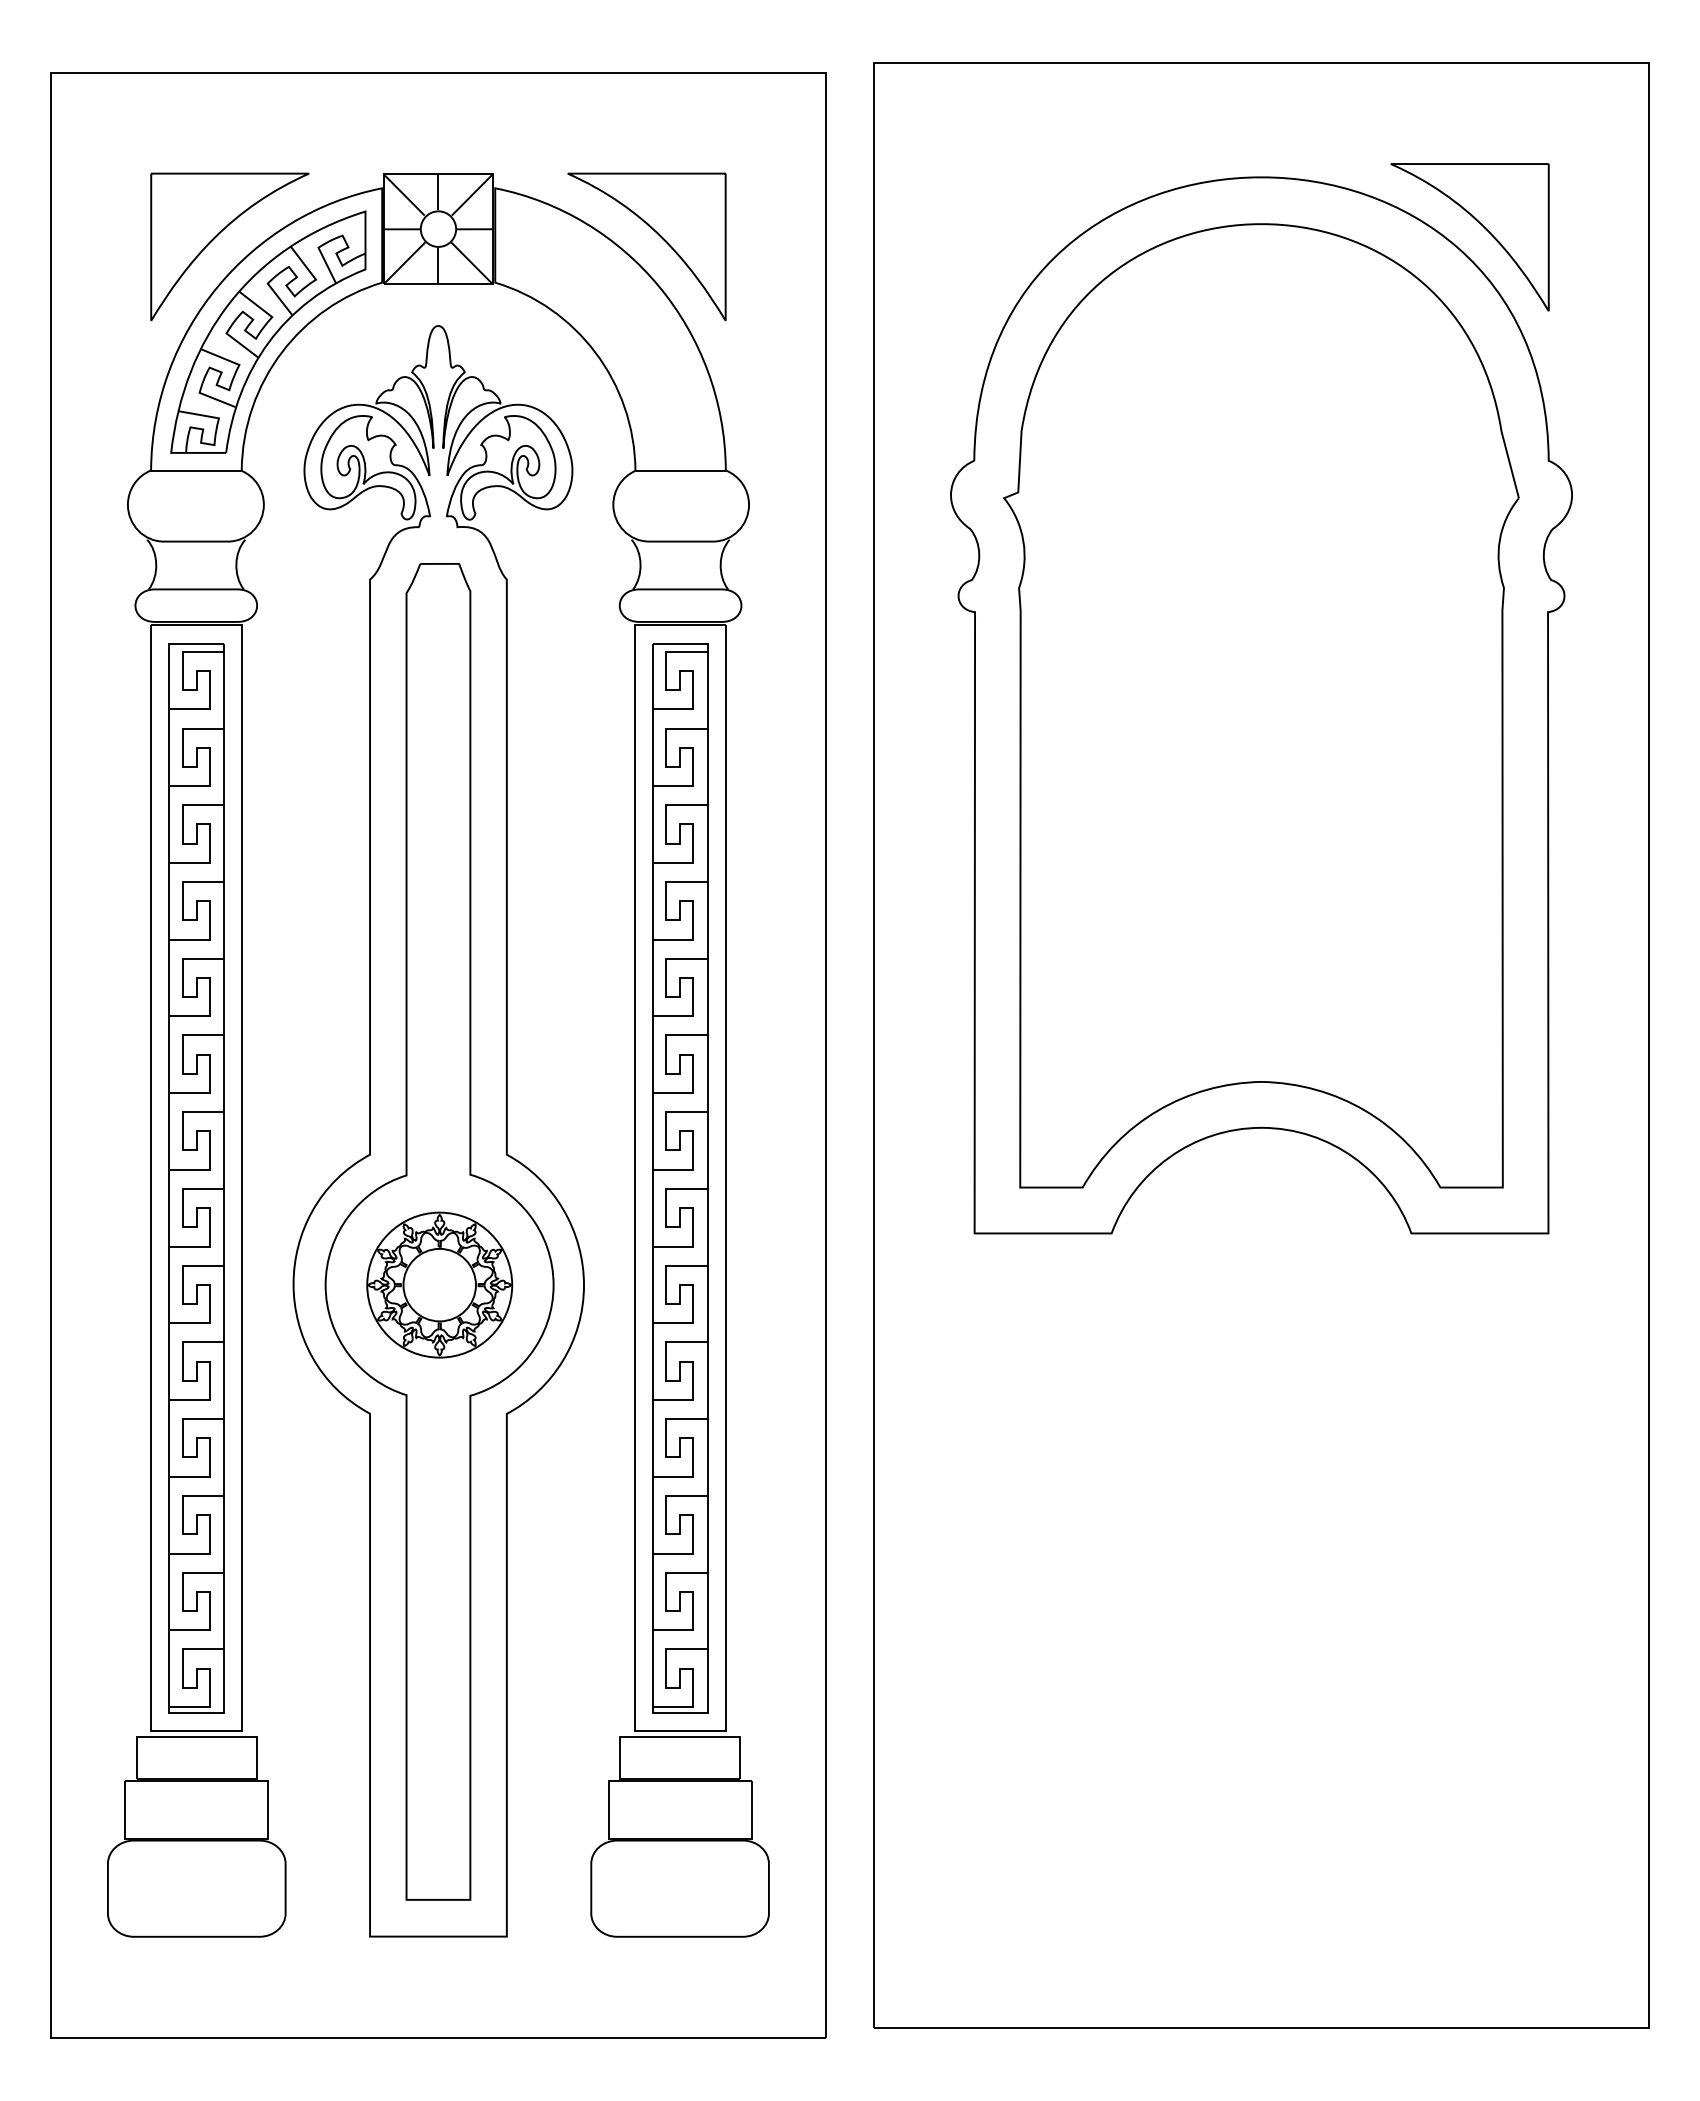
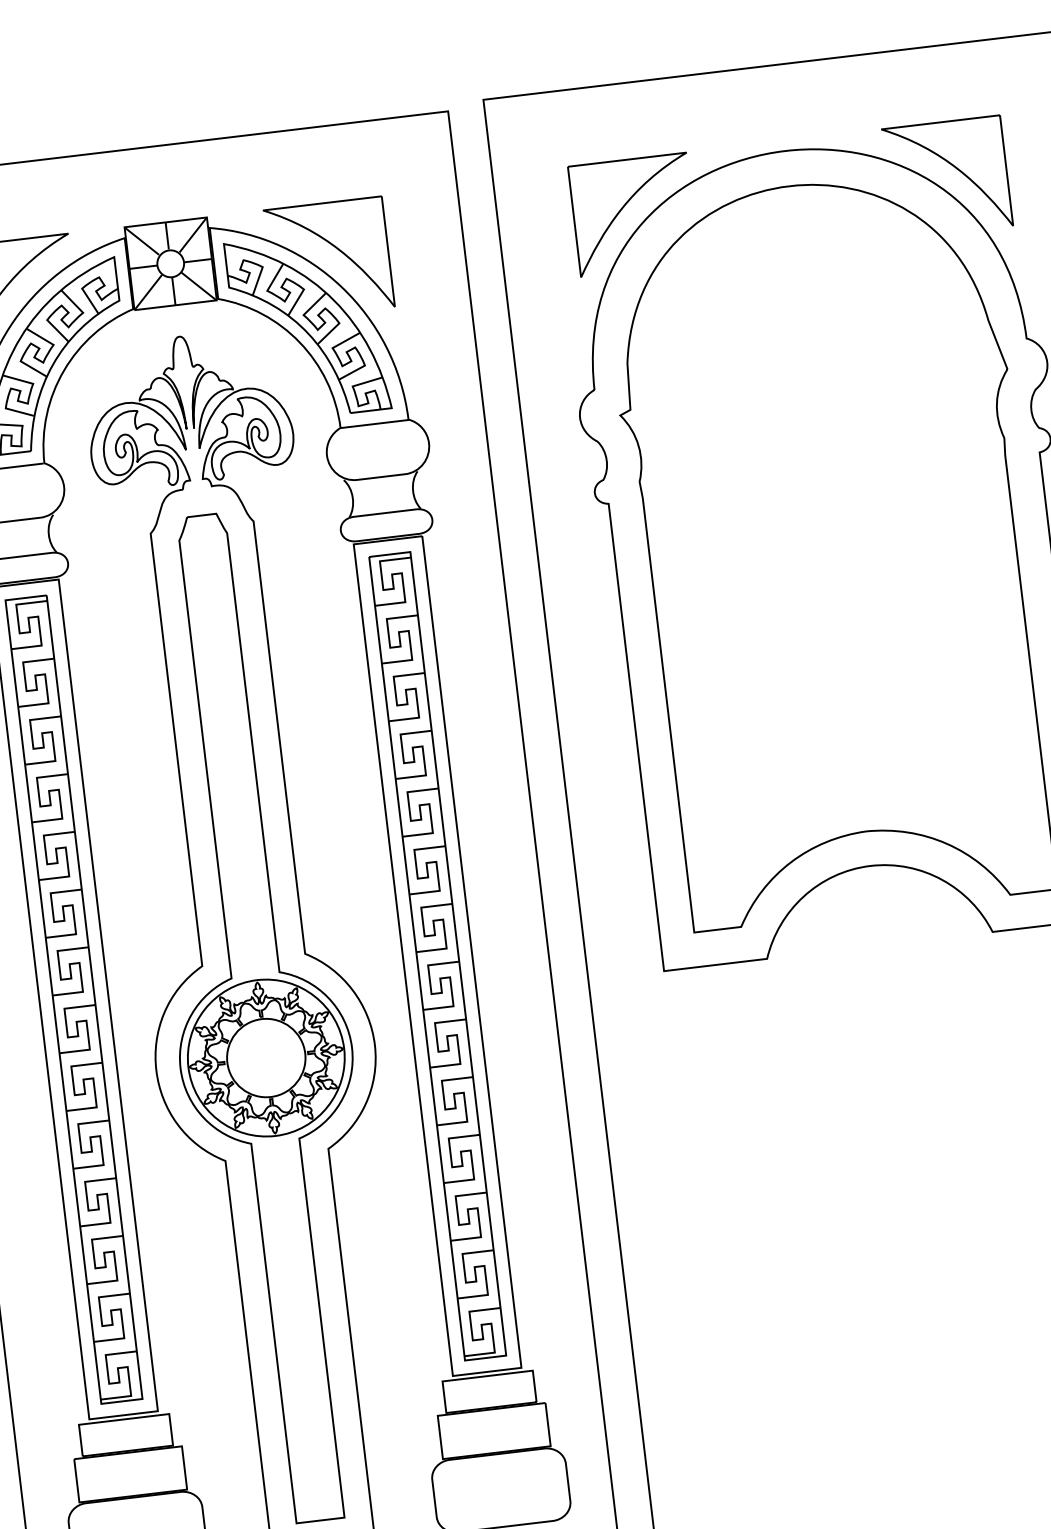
part: (1041, 225) -> (623, 207), added
part: (608, 331) -> (307, 325), added
part: (439, 1284) -> (266, 1057), size x1.43

